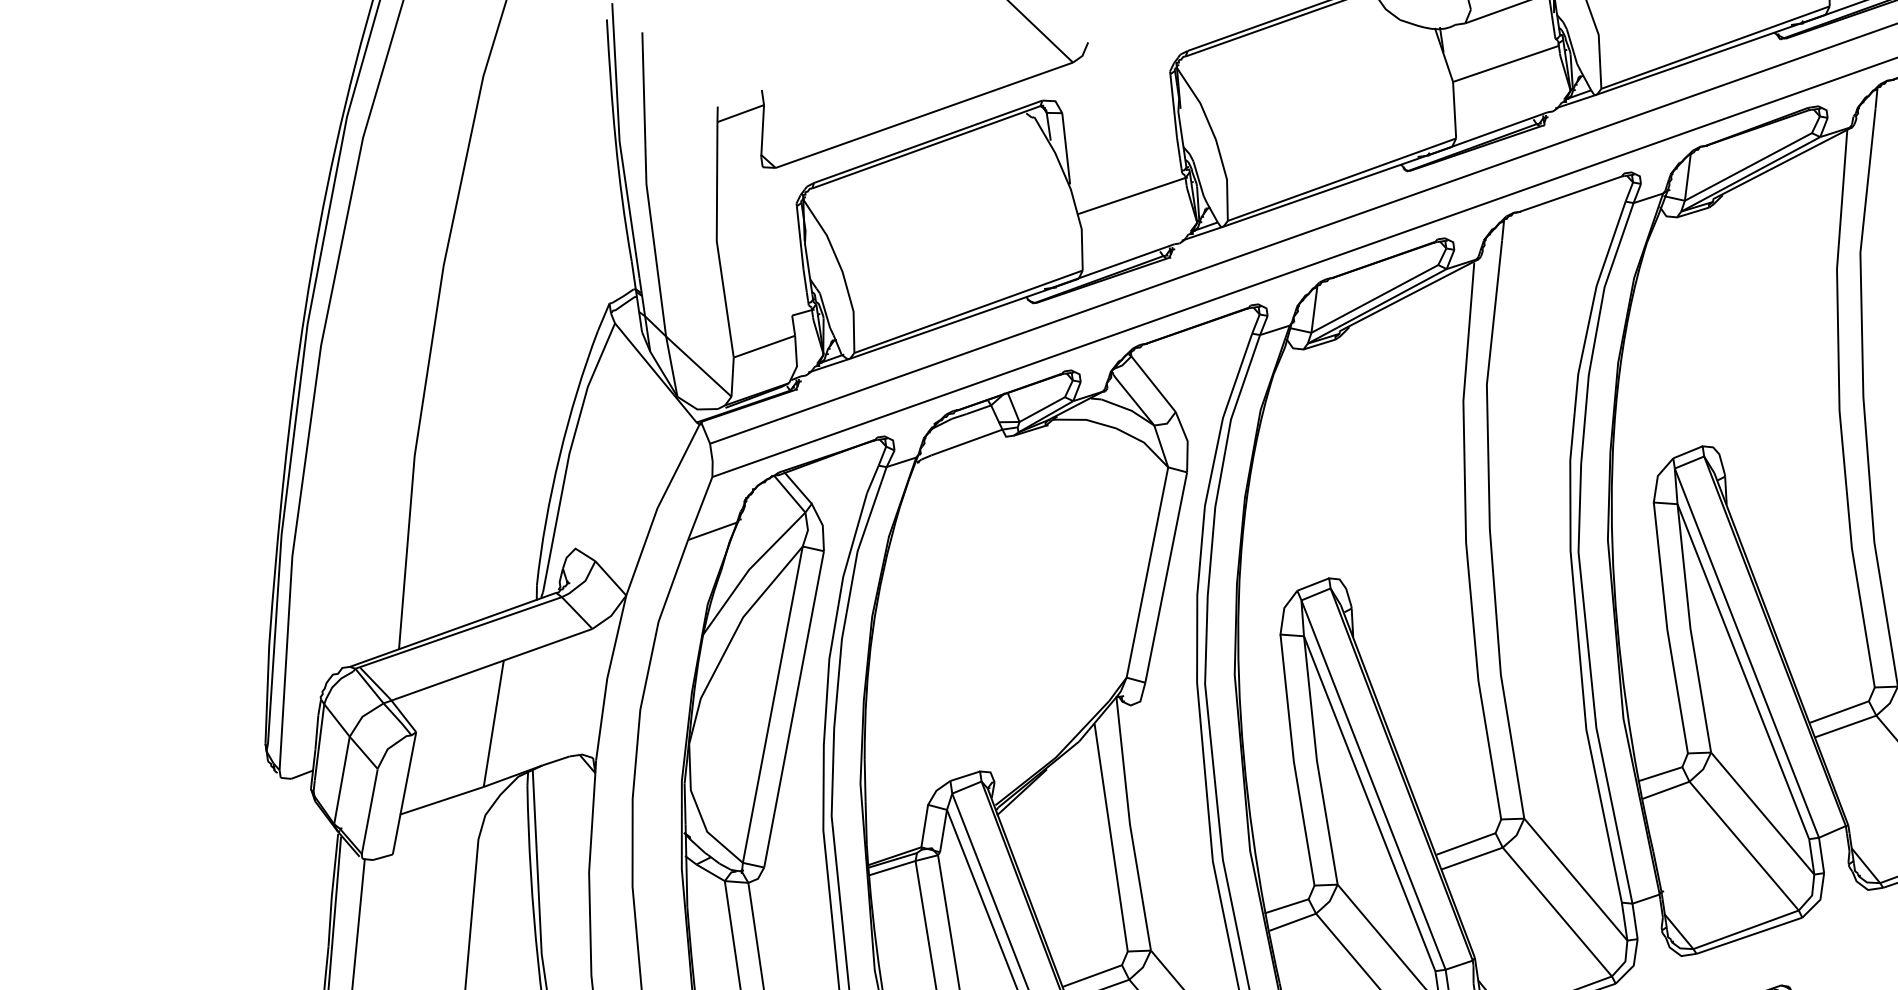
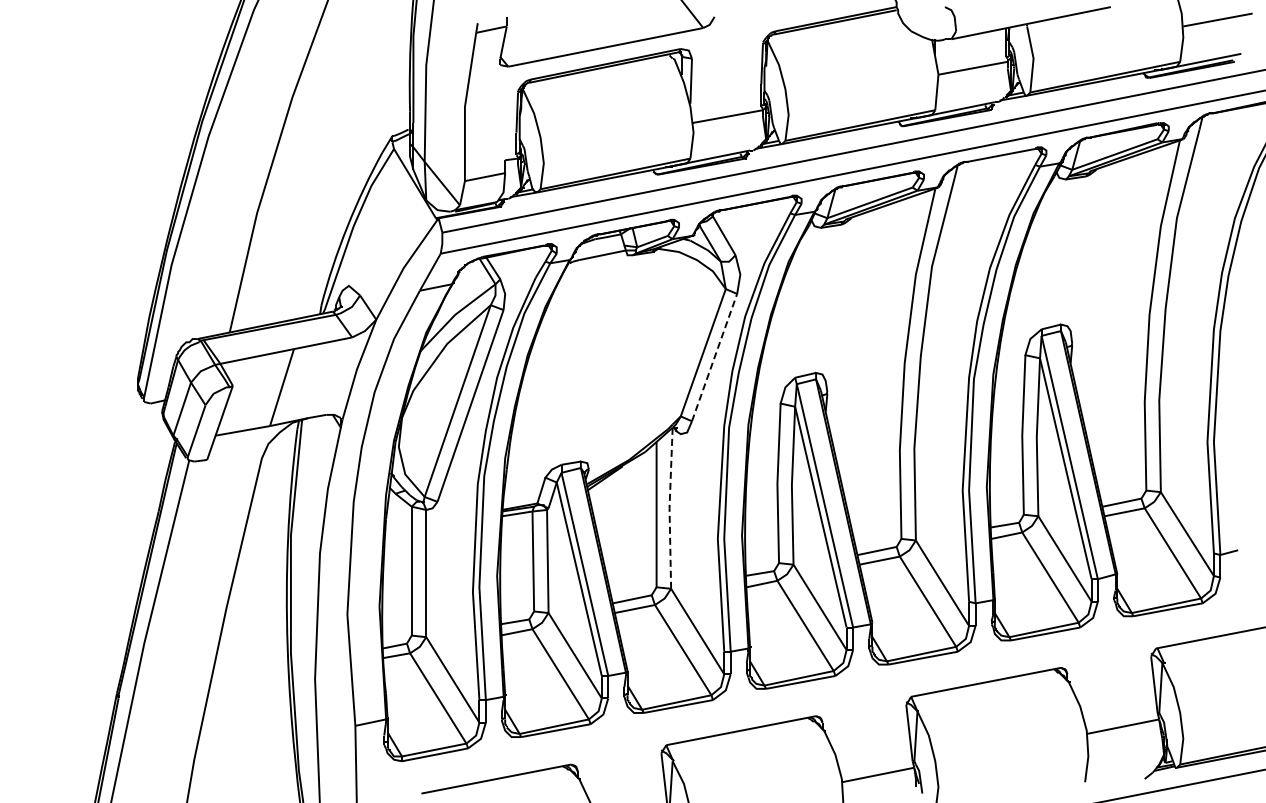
line: (1166, 577) -> (714, 357), solid -> dashed
line: (1129, 823) -> (669, 507), solid -> dashed

